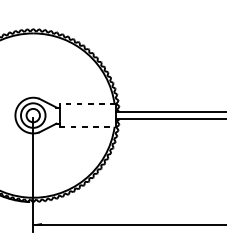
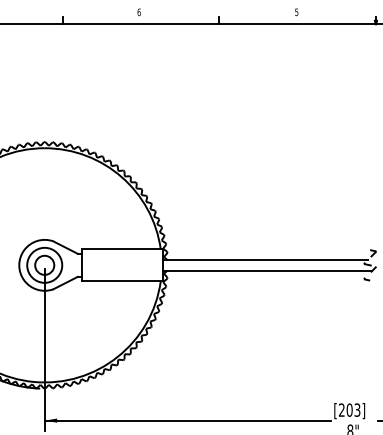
line: (87, 104) -> (121, 249), dashed -> solid
line: (87, 126) -> (122, 281), dashed -> solid

